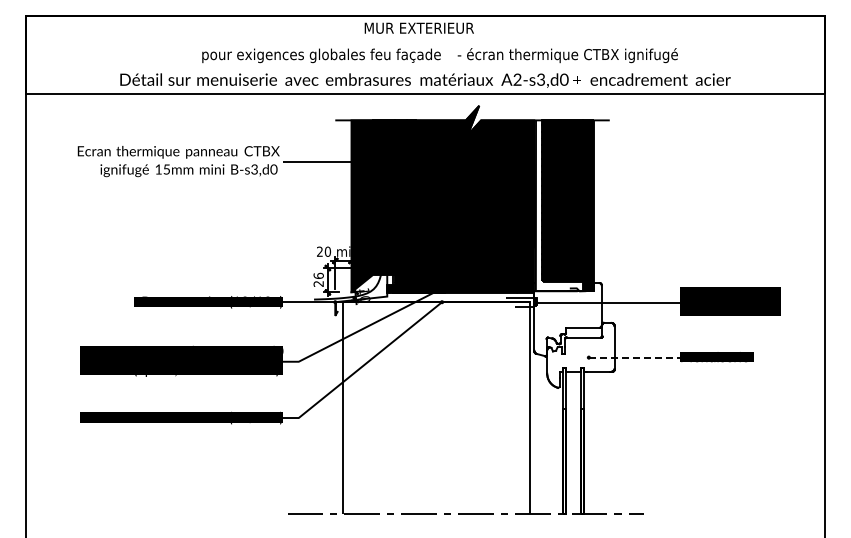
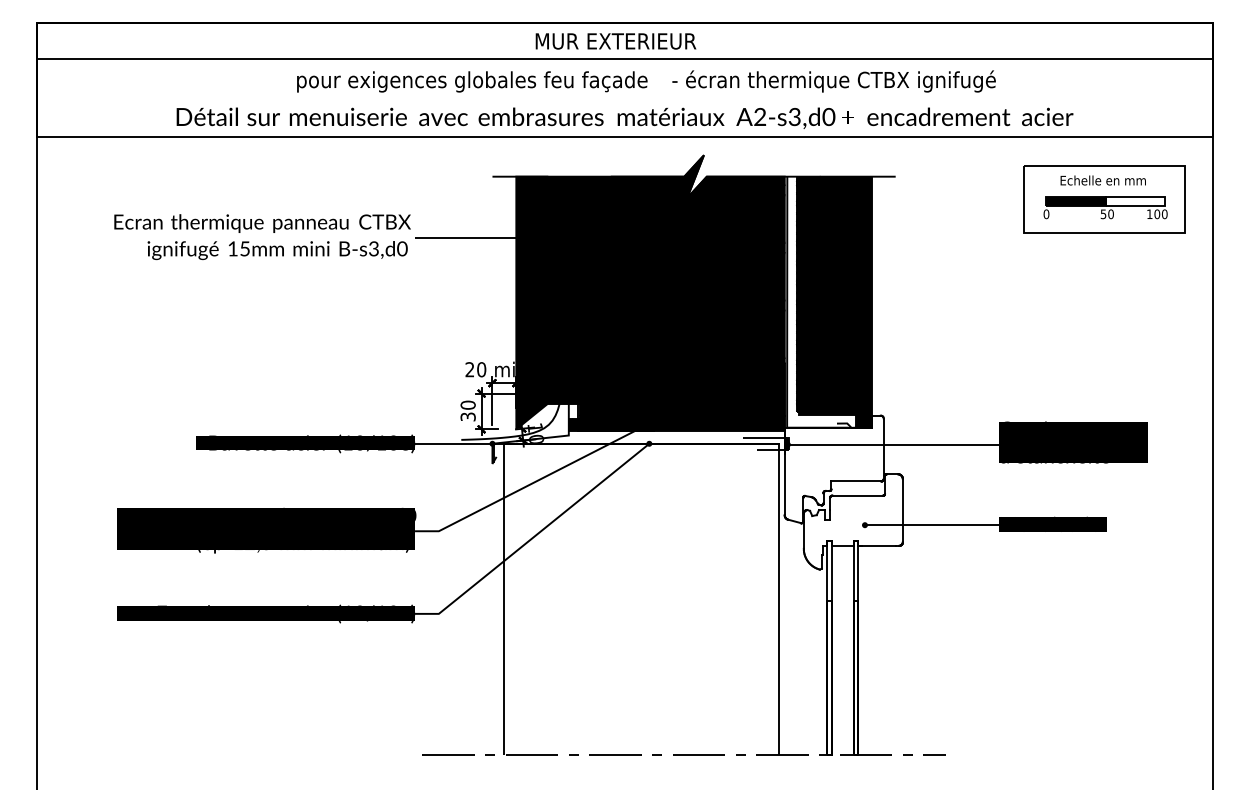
line: (425, 40) -> (625, 59), added
part: (751, 135) -> (1103, 198), added
text: (318, 279) -> (467, 410), 26 -> 30
line: (635, 357) -> (933, 524), dashed -> solid

